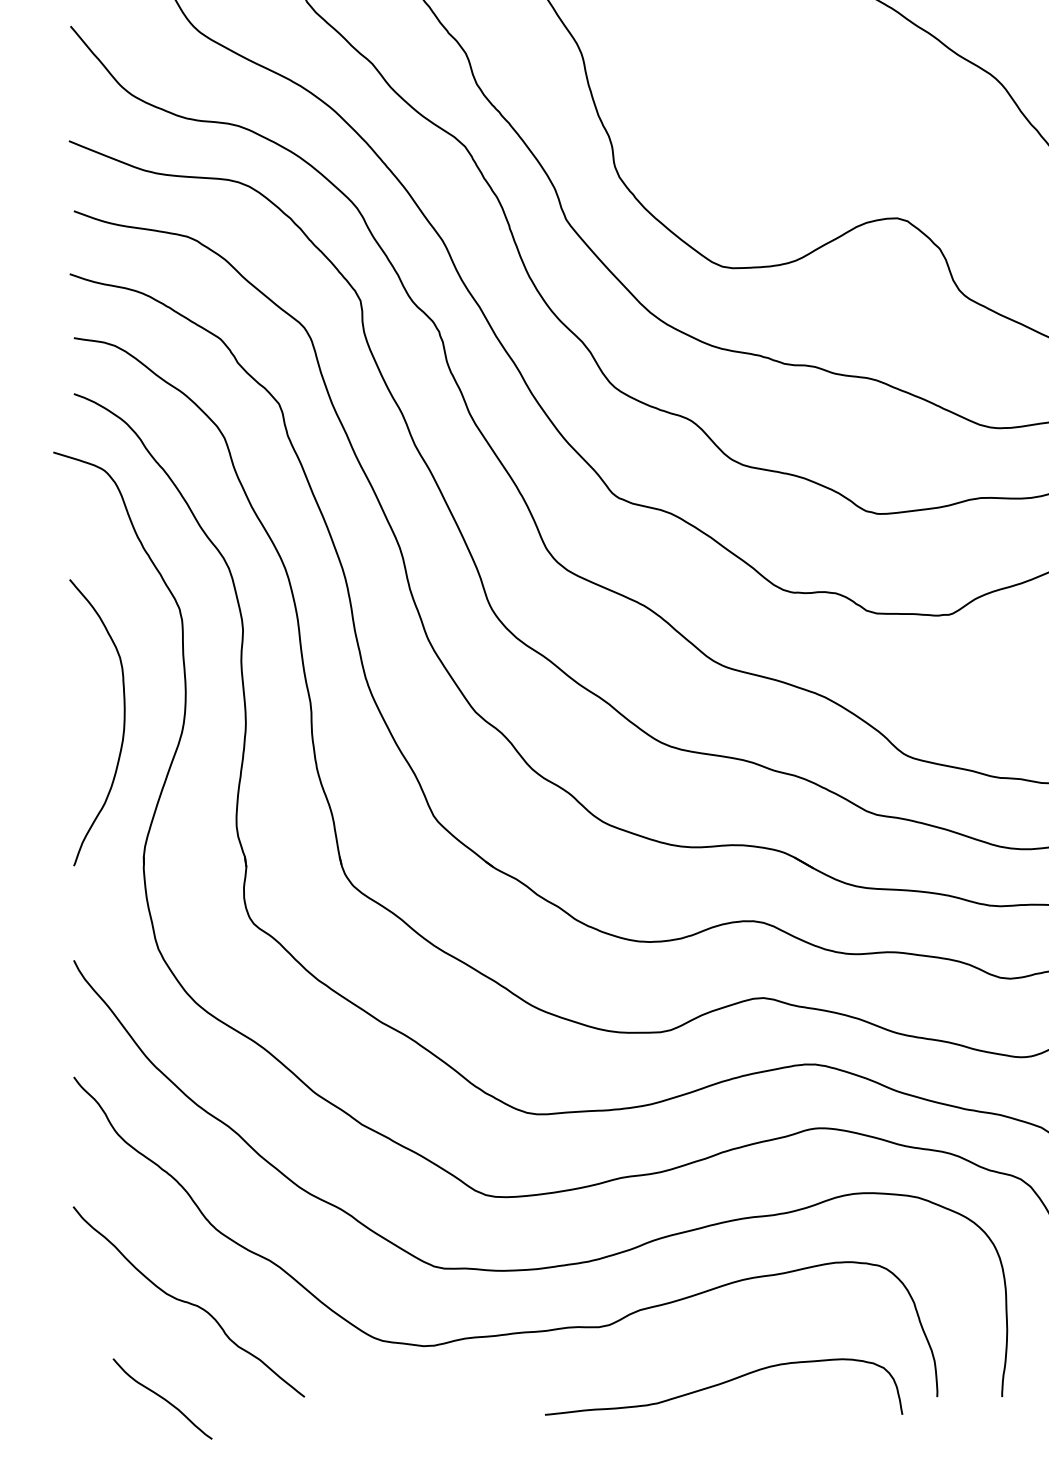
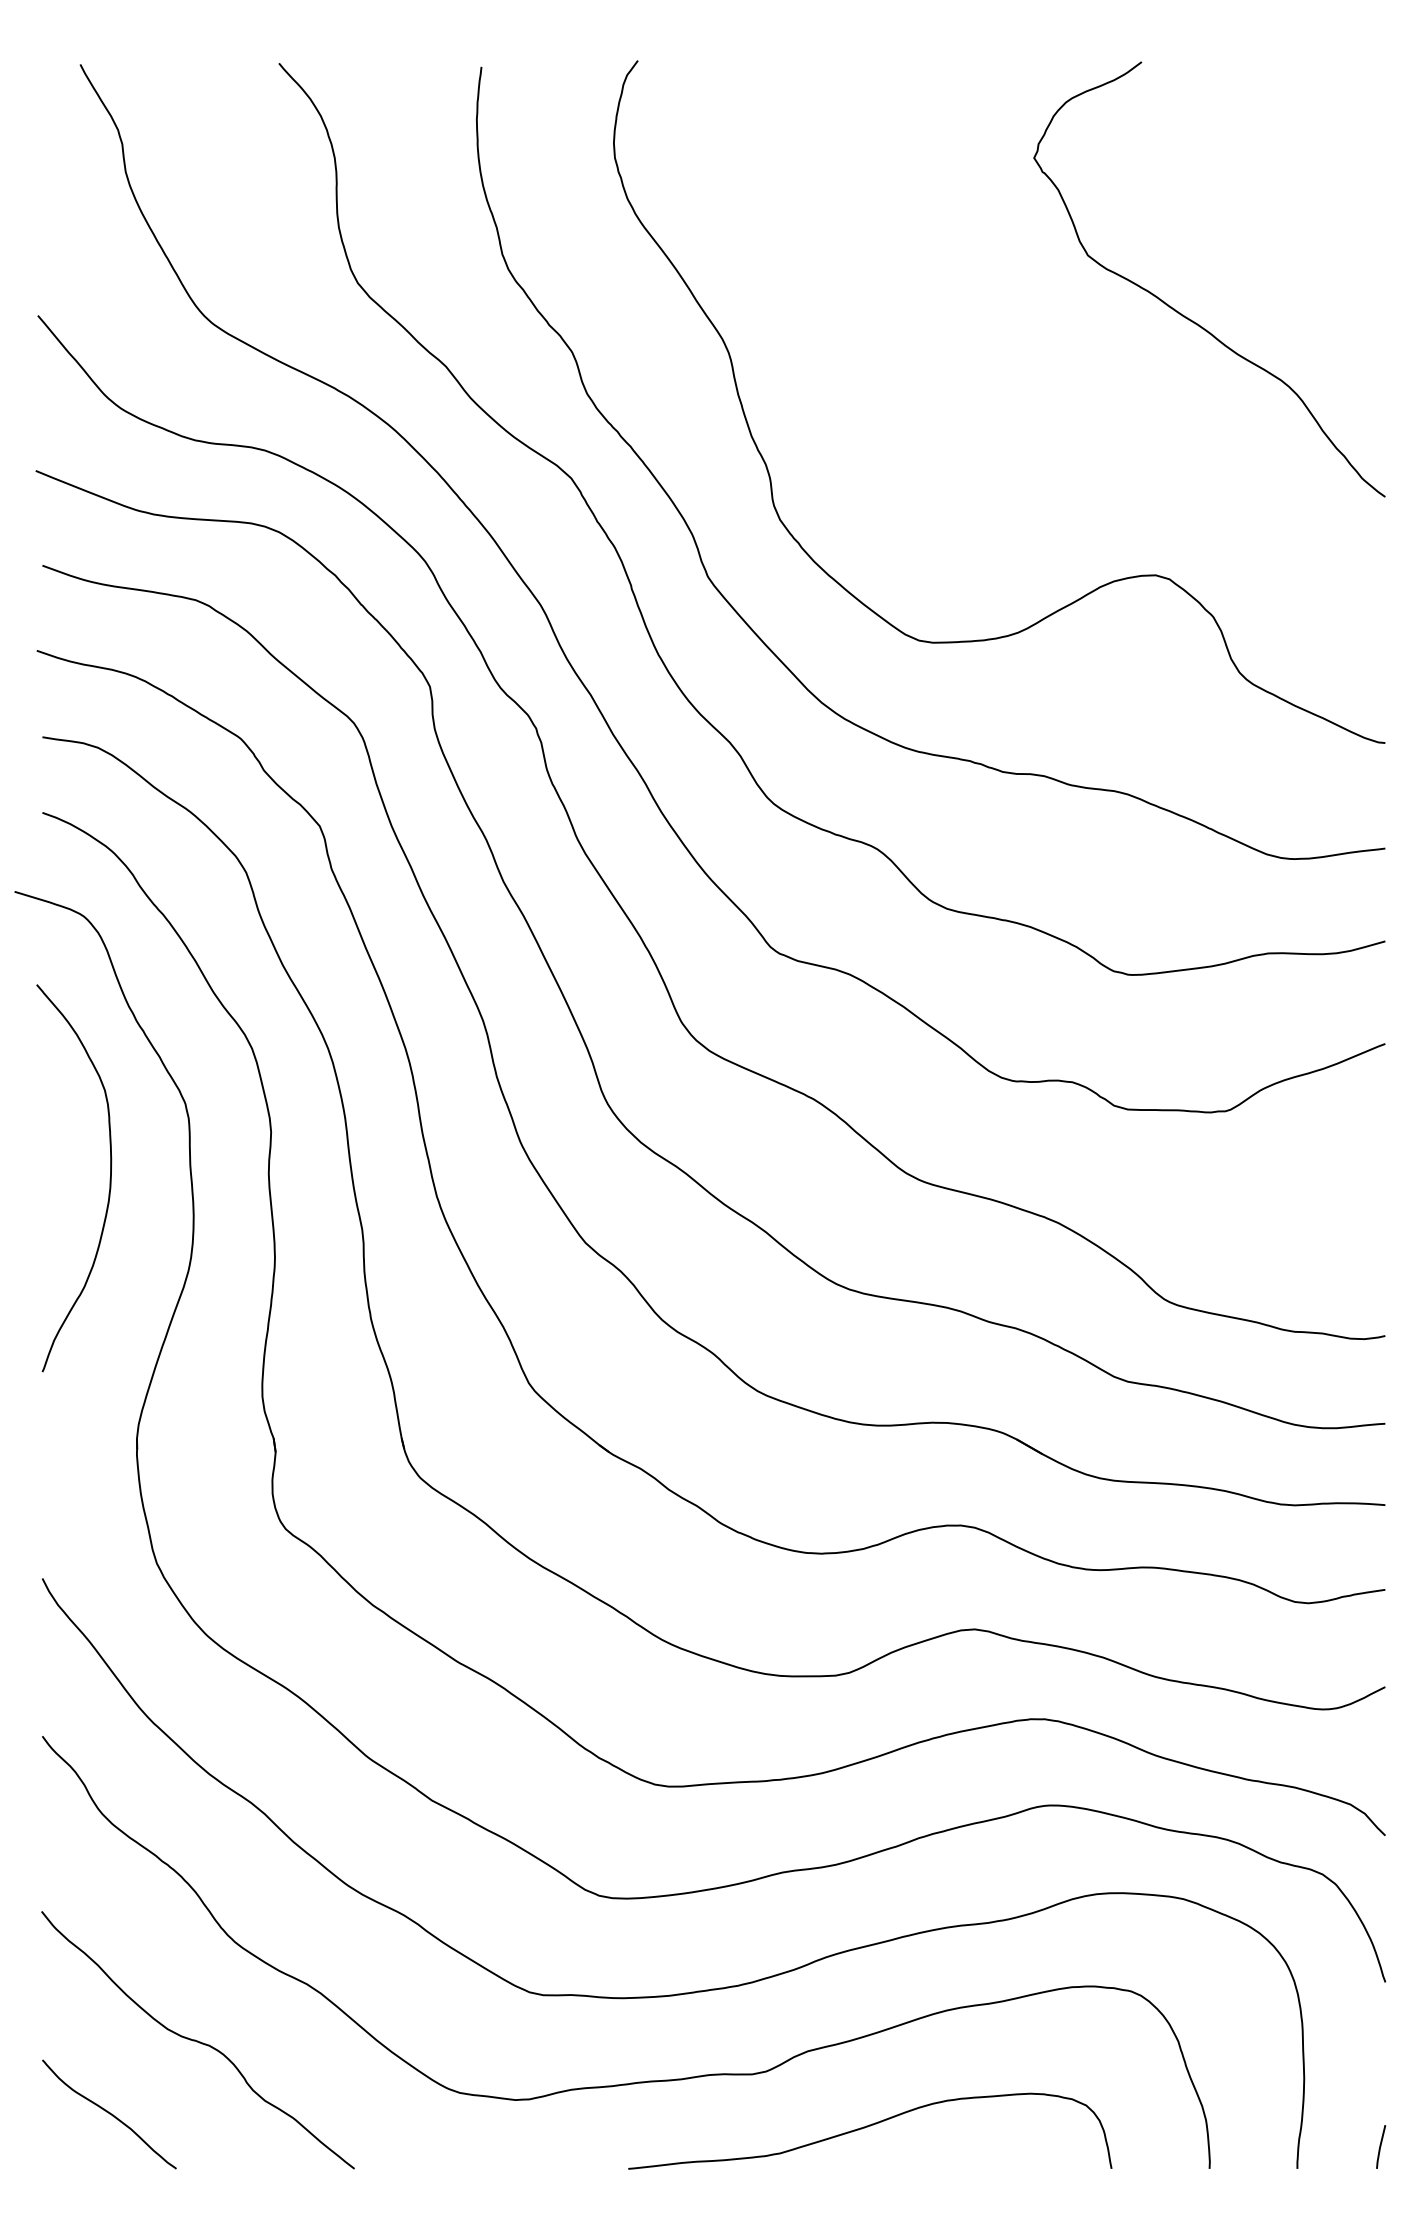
curve: (123, 722) -> (109, 1178), moved
curve: (724, 1383) -> (870, 2126), moved
curve: (162, 1399) -> (109, 2114), moved

